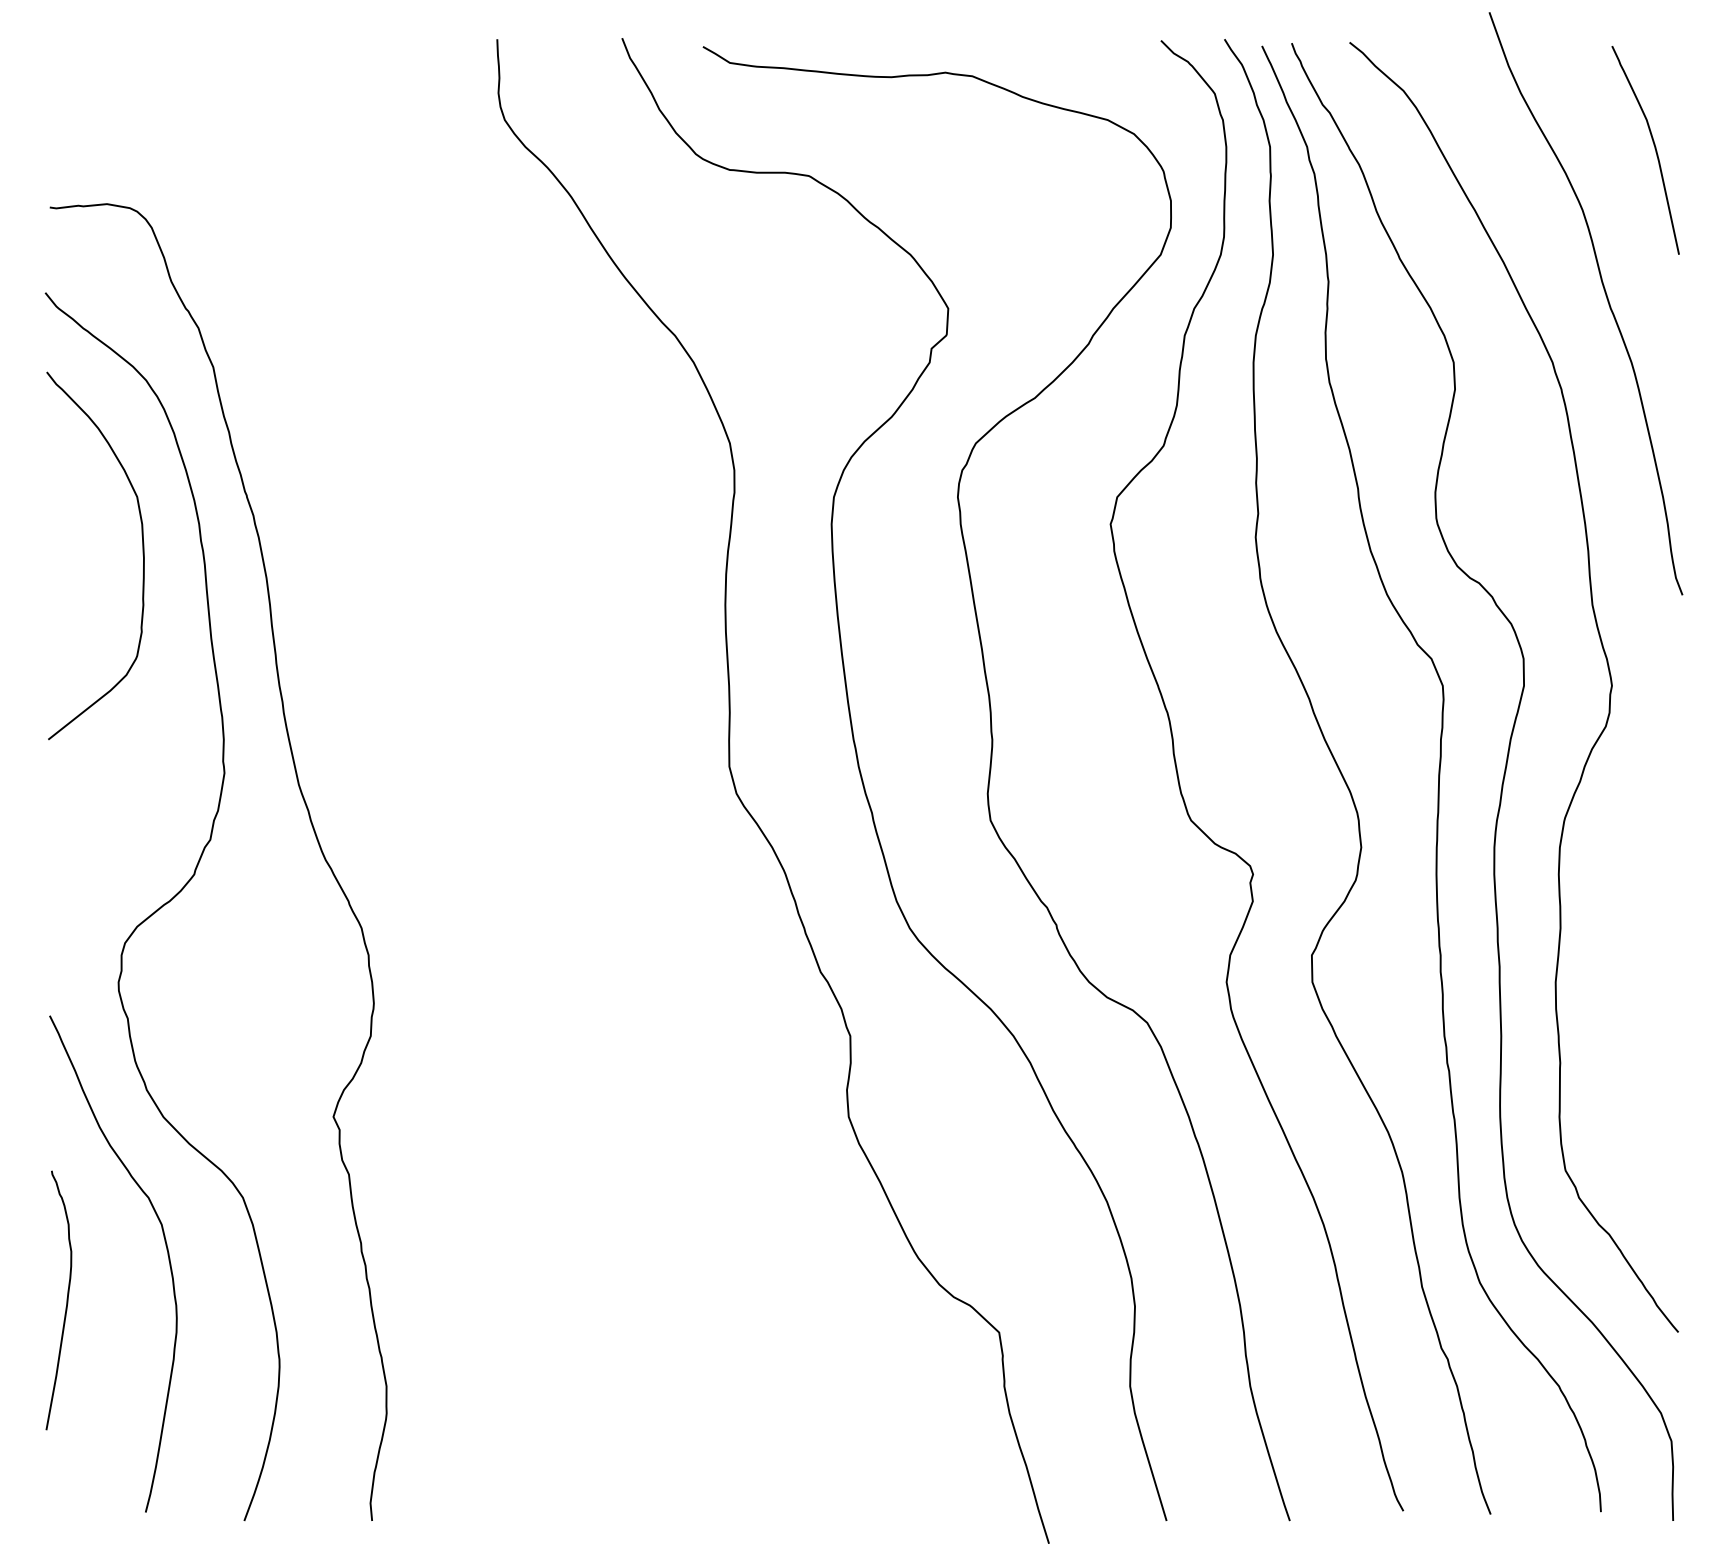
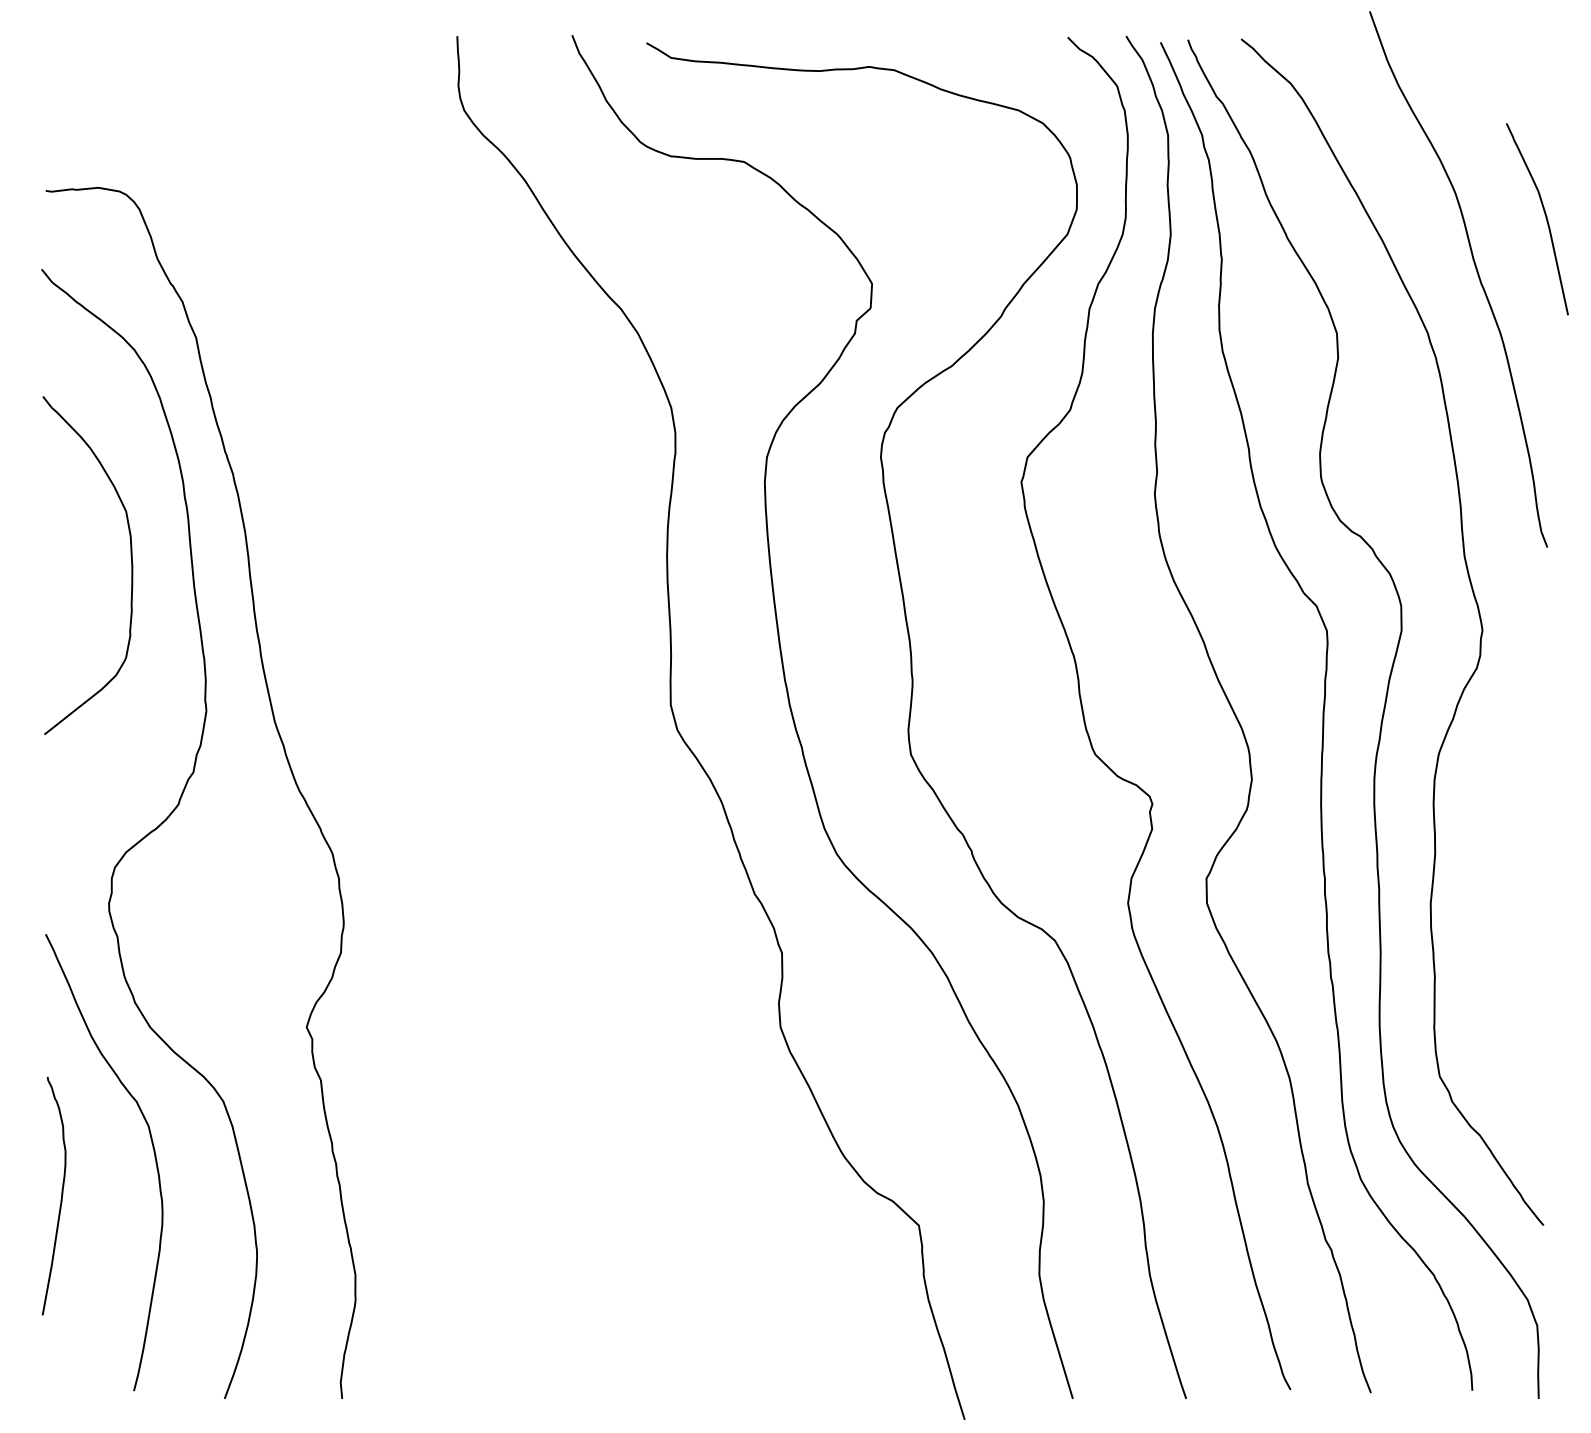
curve: (1654, 148) -> (1545, 217), moved
curve: (142, 555) -> (131, 565), moved

